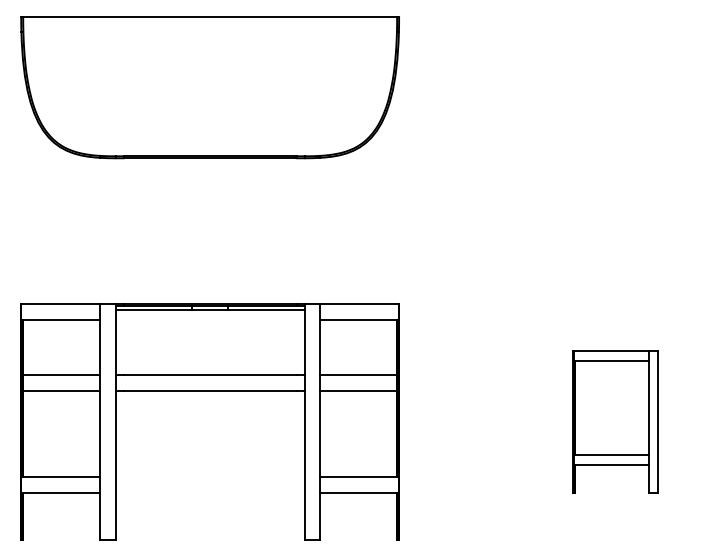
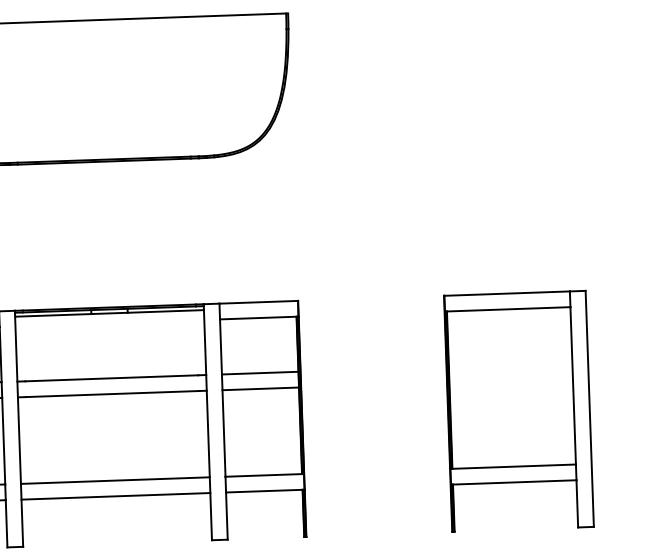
part: (615, 421) -> (518, 410), size x1.67
line: (209, 477) -> (114, 480), added
line: (209, 493) -> (115, 496), added

